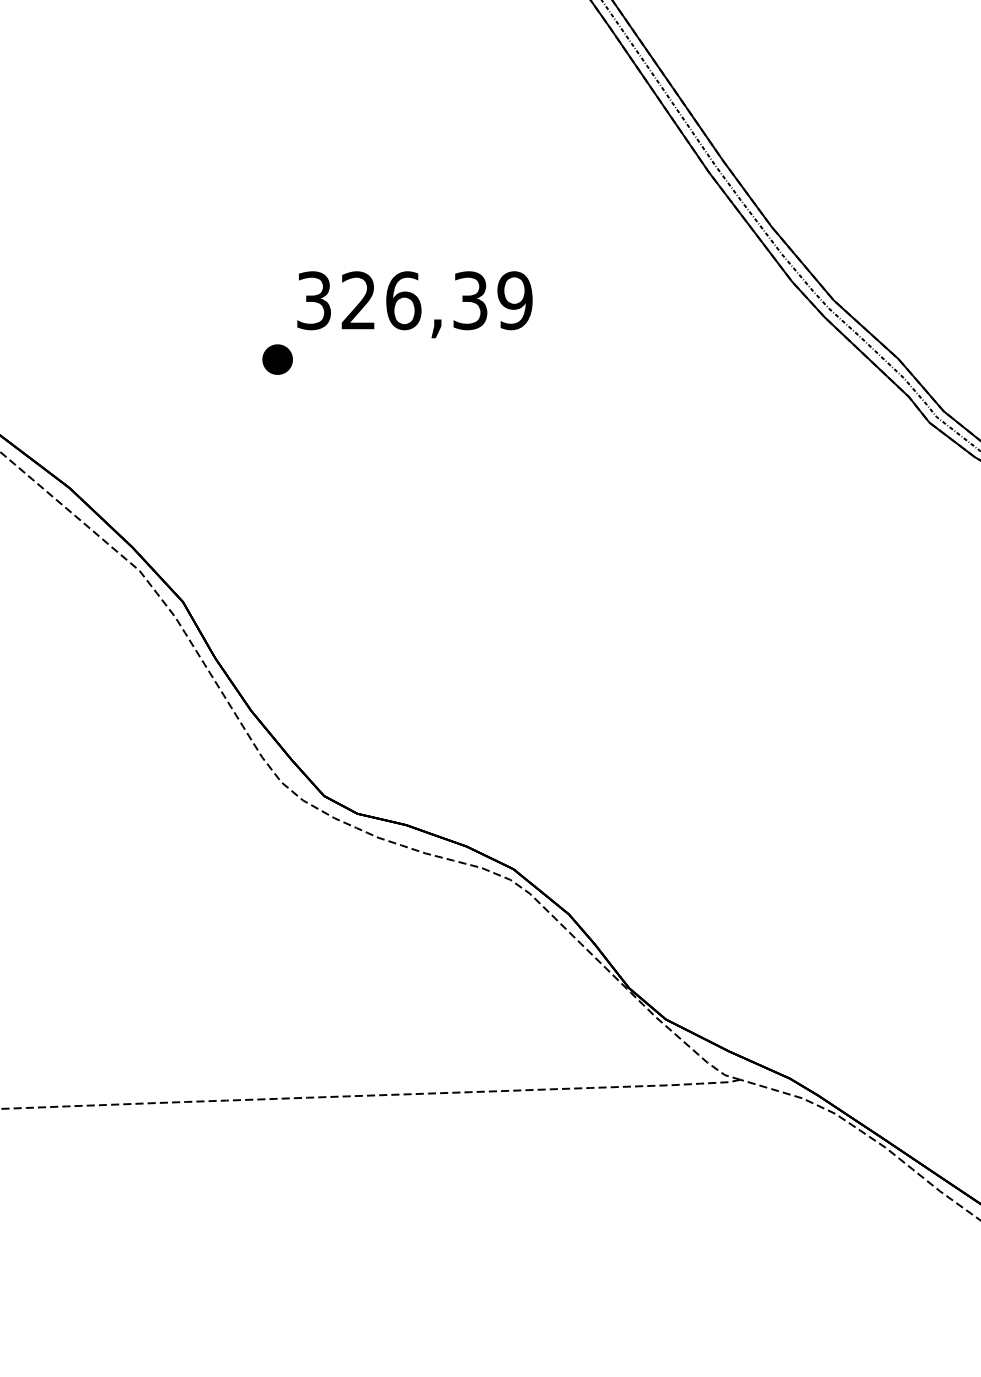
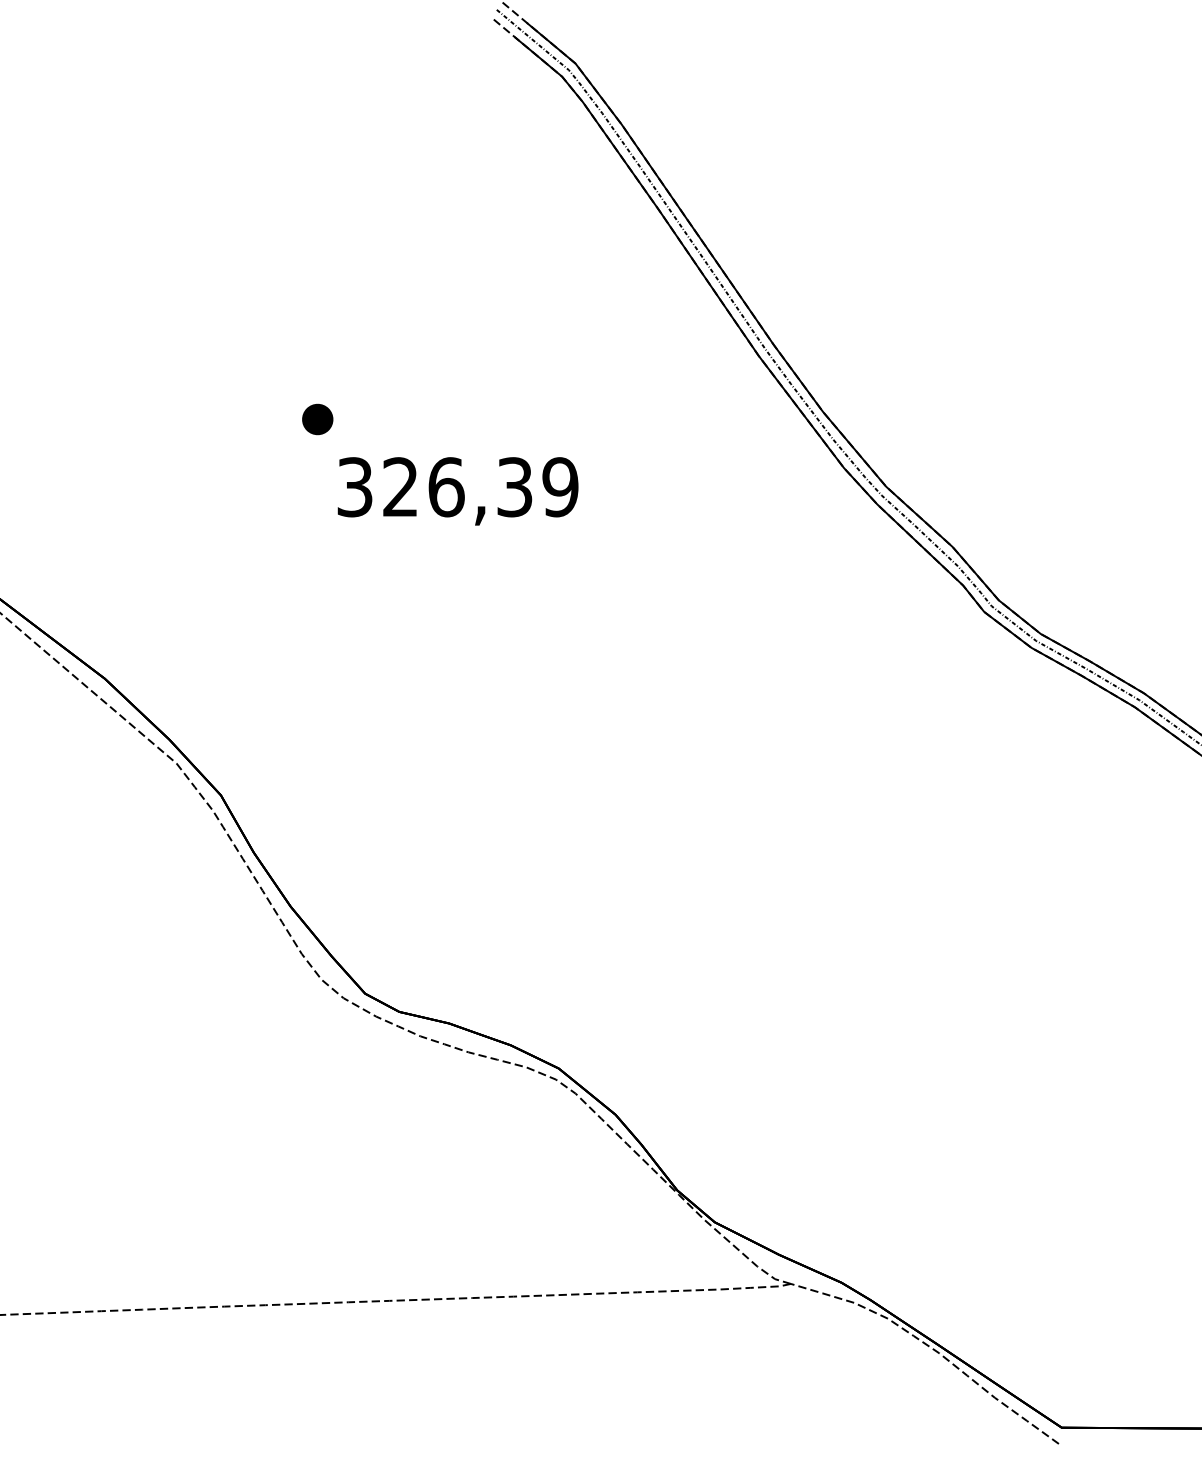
part: (277, 359) -> (317, 419), moved

